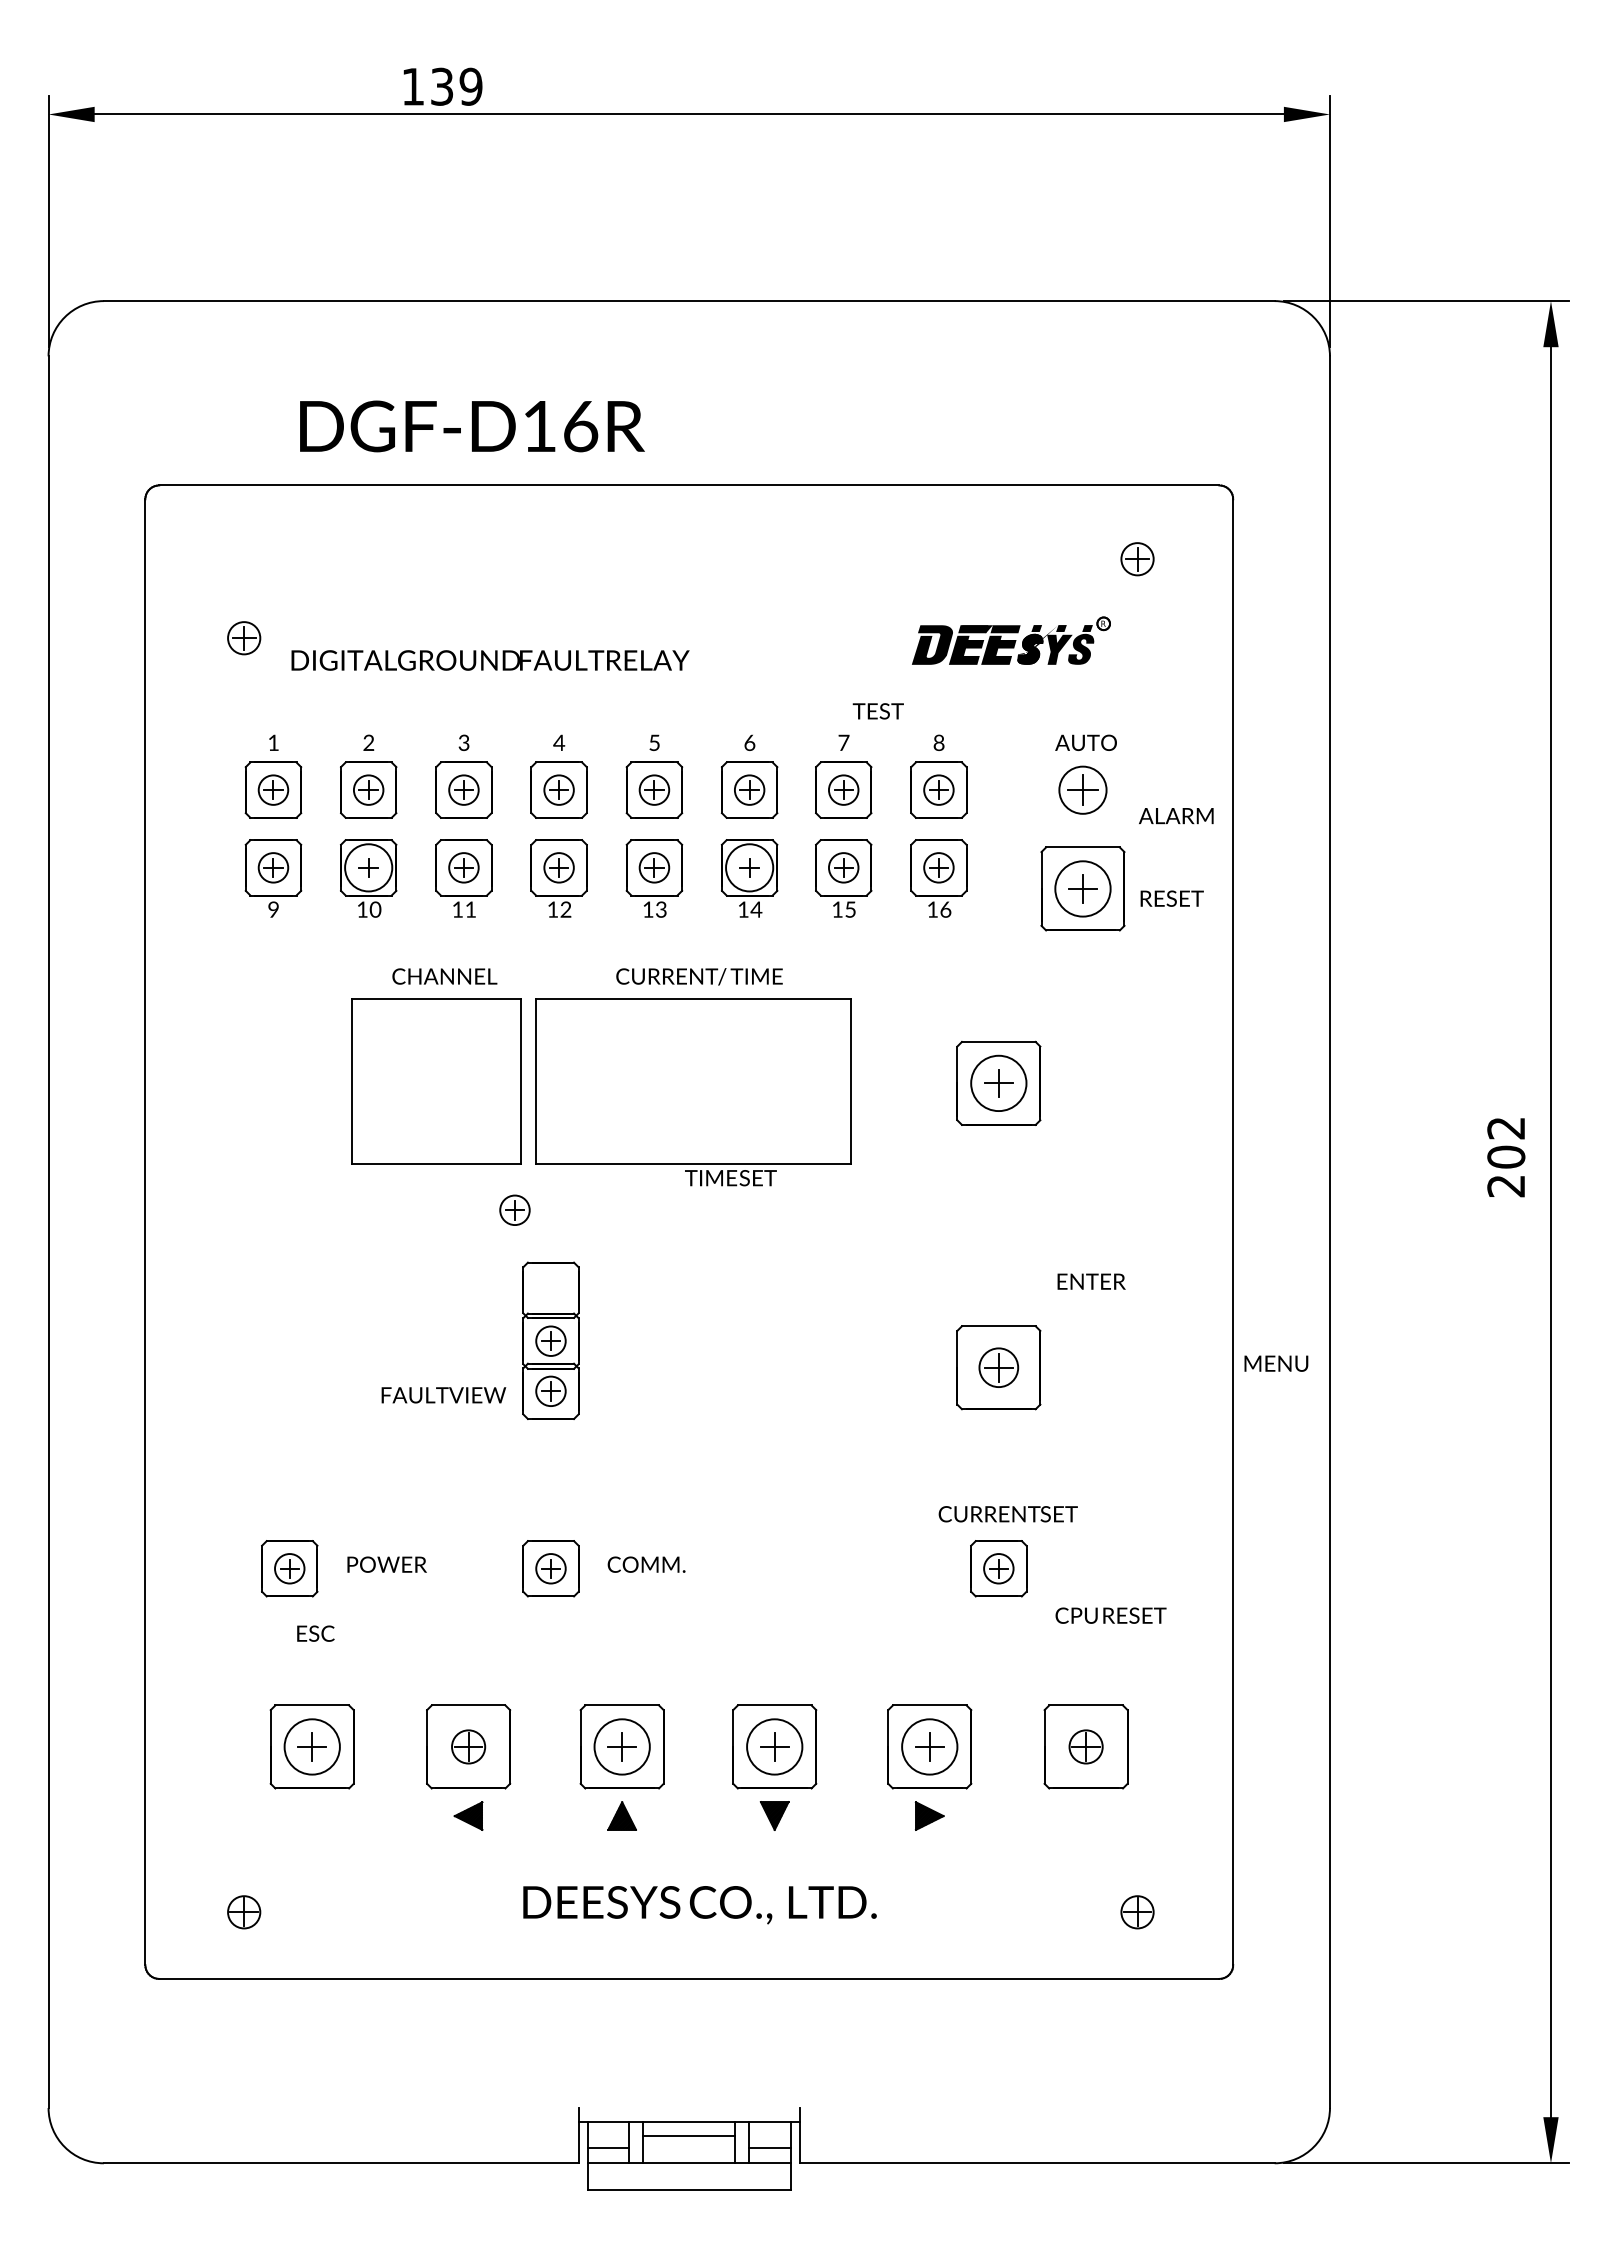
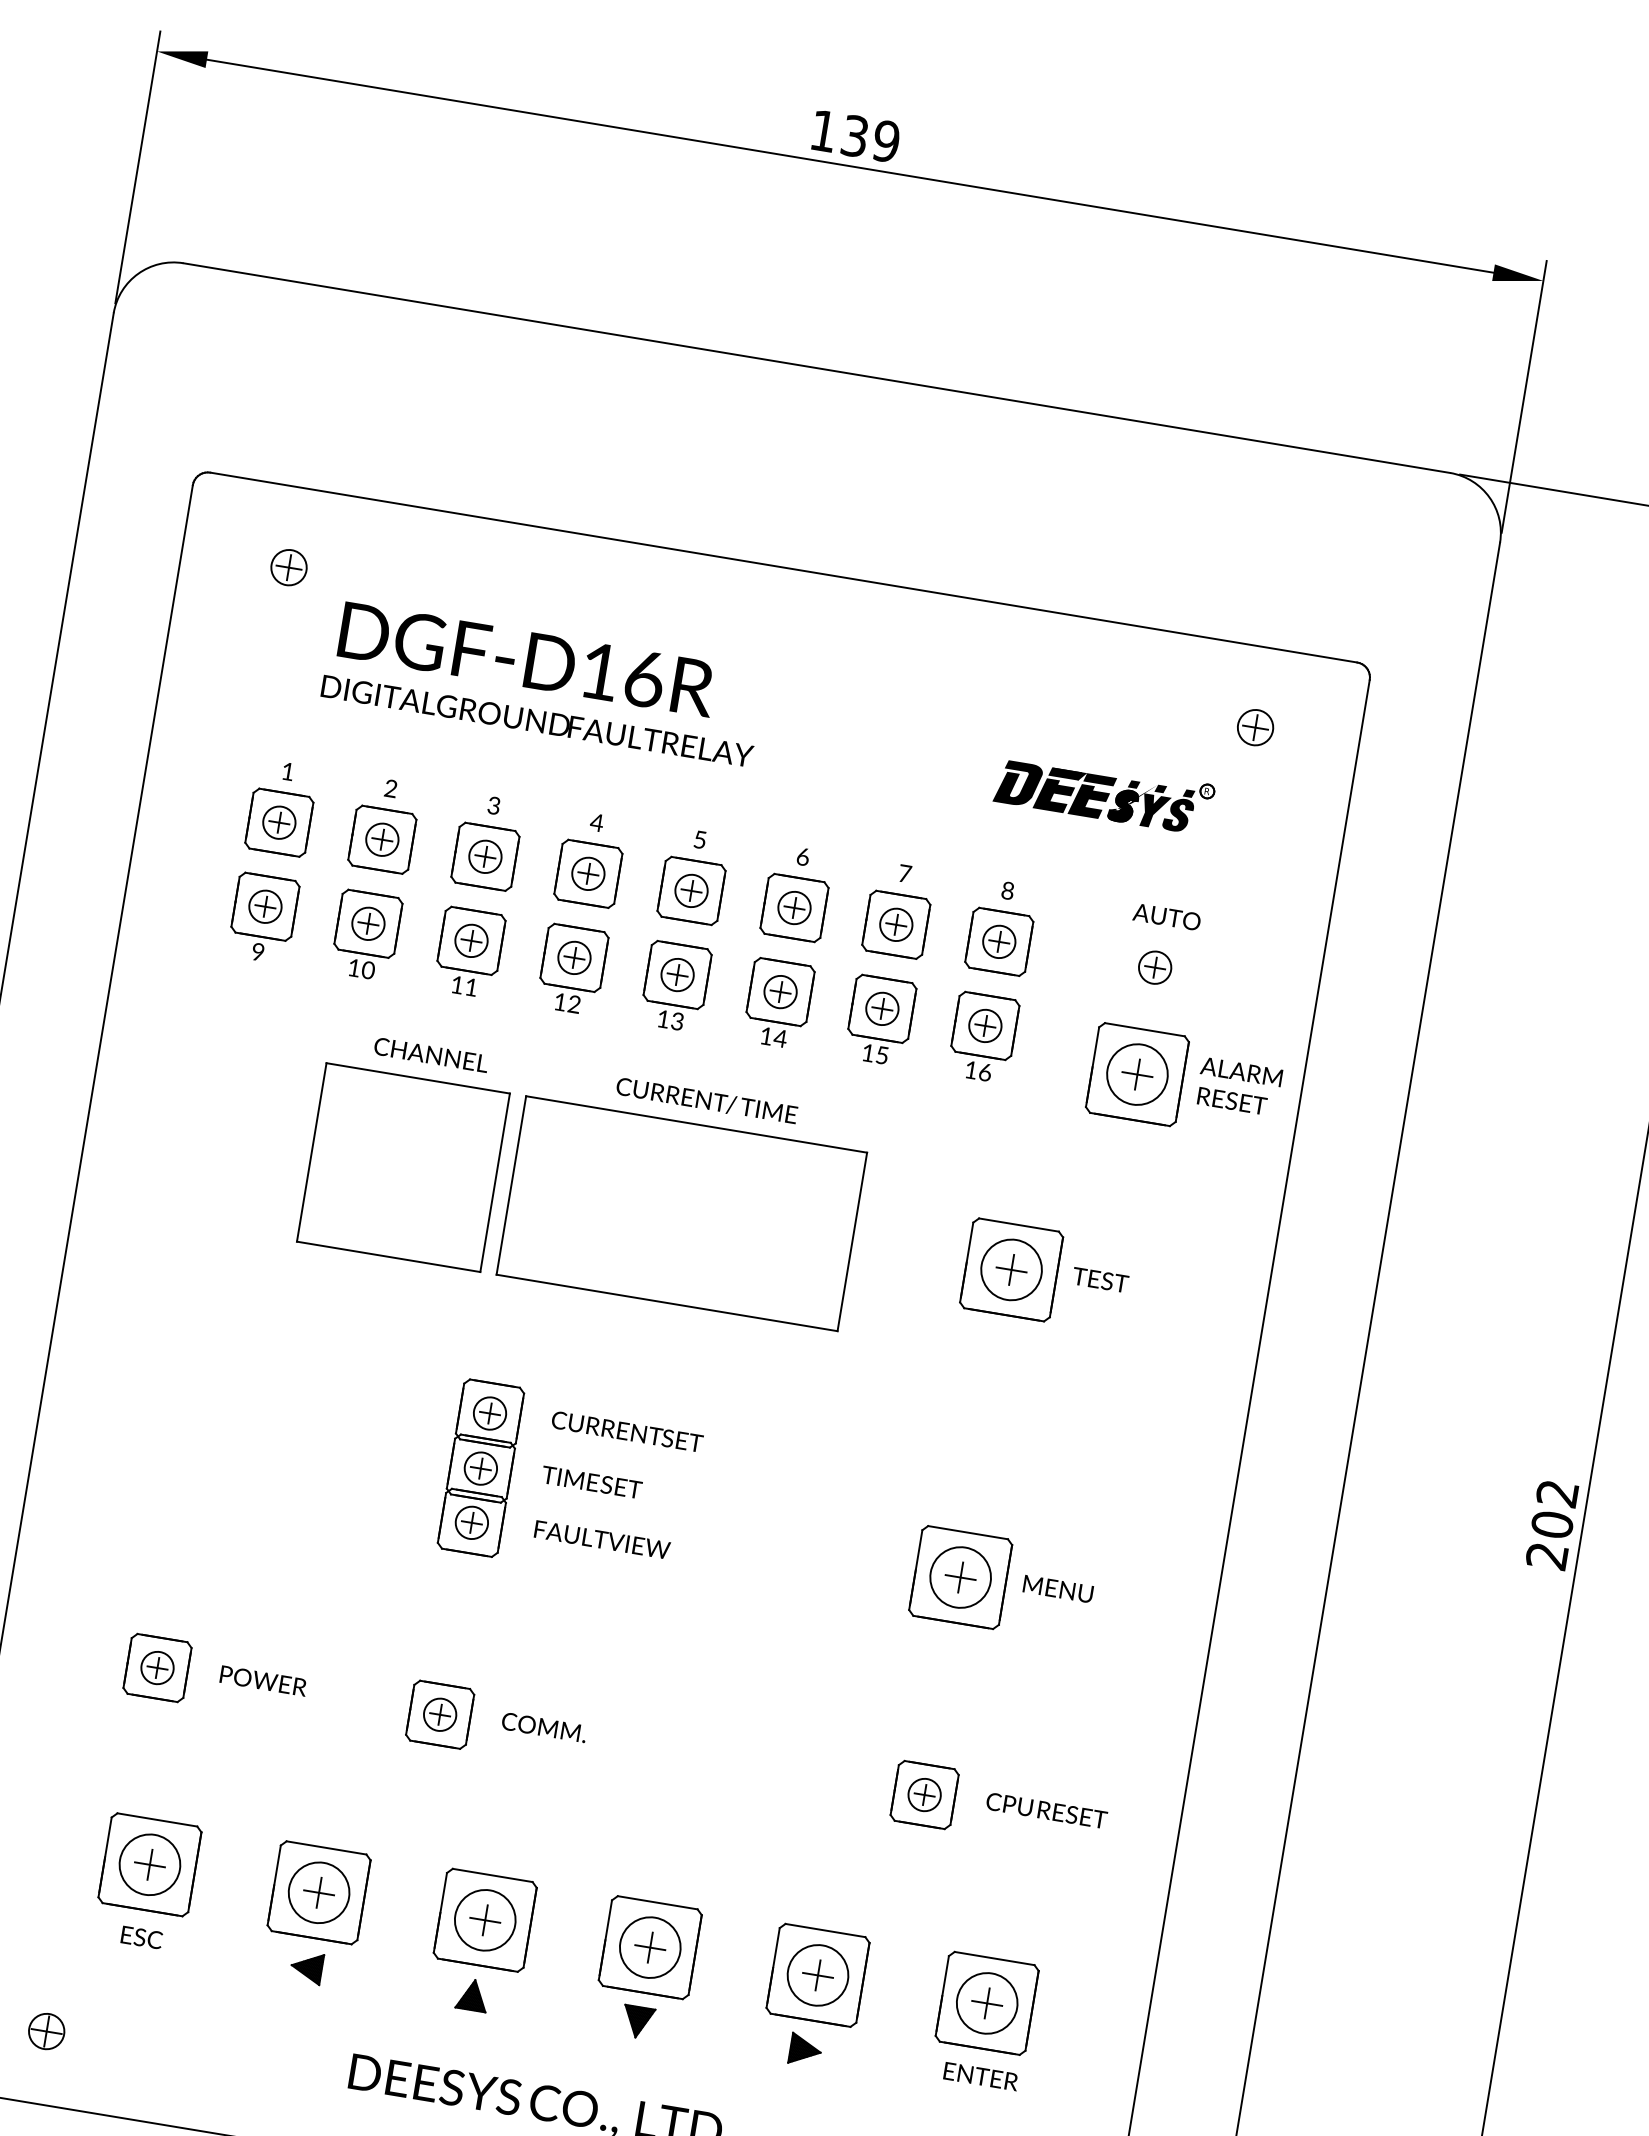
text: (442, 86) -> (855, 135), moved
text: (472, 426) -> (527, 659), moved
part: (244, 638) -> (289, 568), moved
text: (877, 711) -> (1099, 1280), moved
part: (1082, 789) -> (1154, 966), size x0.62
text: (1176, 816) -> (1241, 1072), moved
circle: (368, 867) -> (368, 923), size x0.62
circle: (749, 867) -> (780, 991), size x0.62
text: (1506, 1157) -> (1552, 1525), moved
text: (730, 1178) -> (591, 1482), moved
part: (514, 1209) -> (489, 1412), moved
text: (1091, 1281) -> (981, 2076), moved
text: (1276, 1363) -> (1058, 1588), moved
circle: (998, 1367) -> (960, 1577), size x1.43
text: (443, 1395) -> (601, 1540), moved
text: (1007, 1514) -> (626, 1431), moved
text: (1110, 1615) -> (1046, 1810), moved
text: (315, 1633) -> (141, 1937), moved
circle: (468, 1746) -> (319, 1892), size x1.67
circle: (1085, 1746) -> (986, 2002), size x1.67

